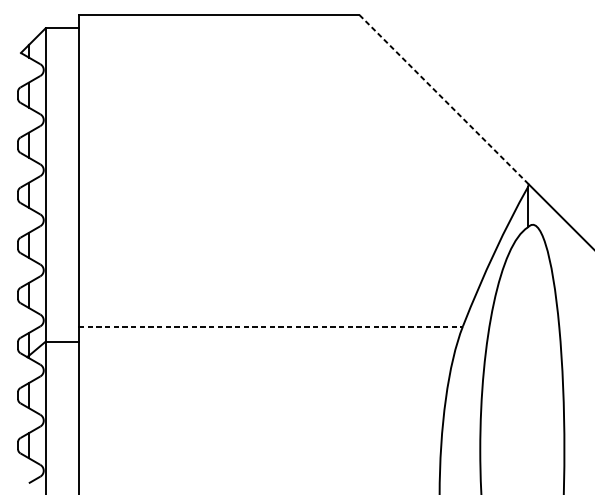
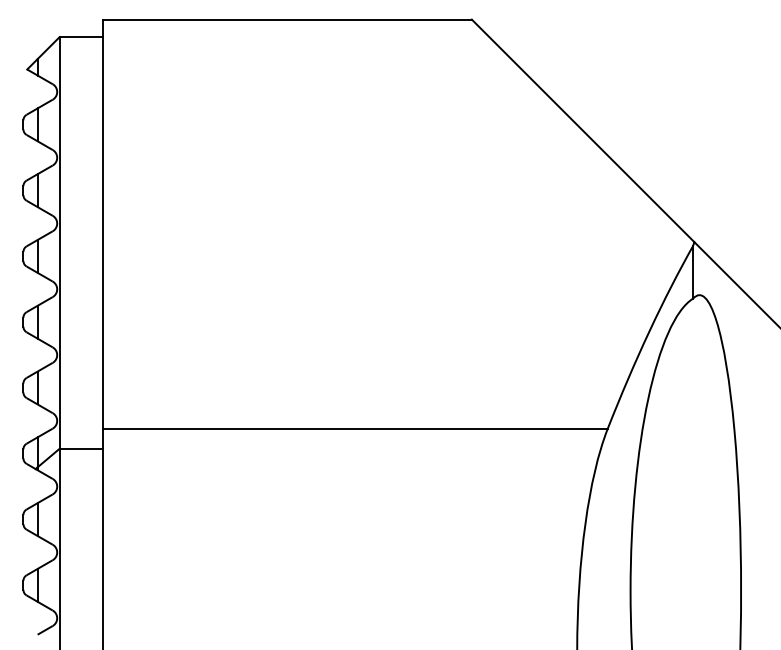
line: (444, 100) -> (583, 131), dashed -> solid
line: (271, 326) -> (356, 428), dashed -> solid

